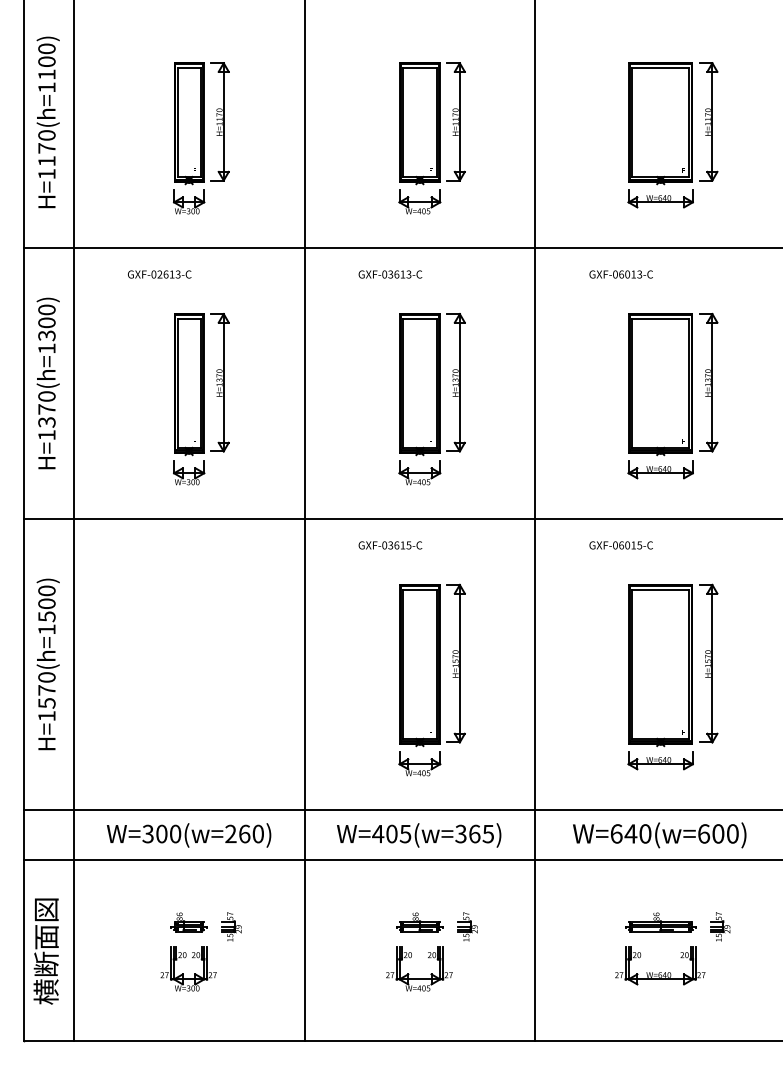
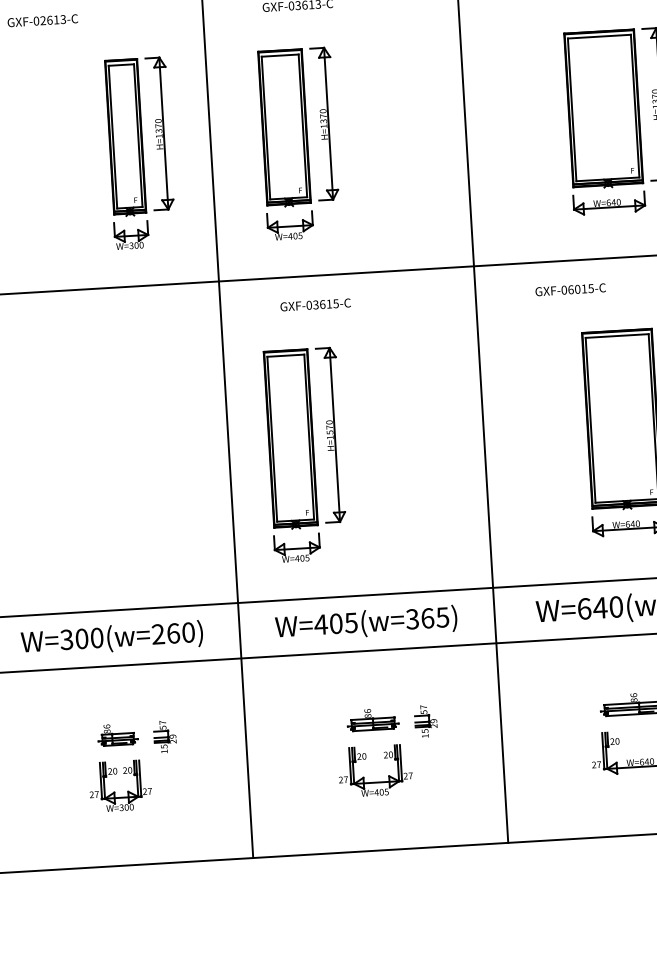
part: (201, 399) -> (140, 153), moved
part: (431, 399) -> (298, 144), moved
part: (431, 679) -> (304, 454), moved

